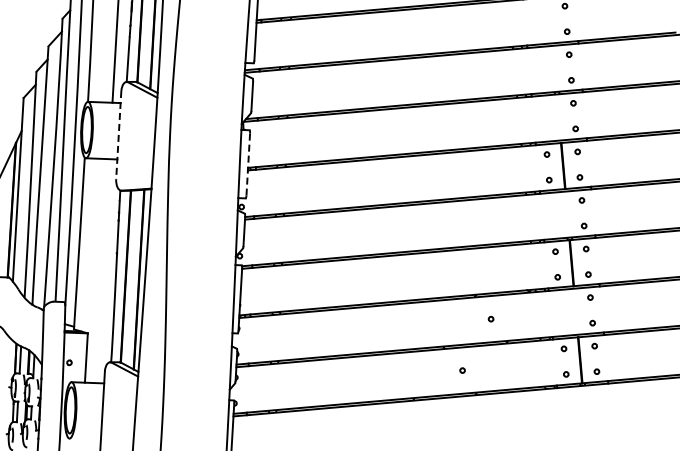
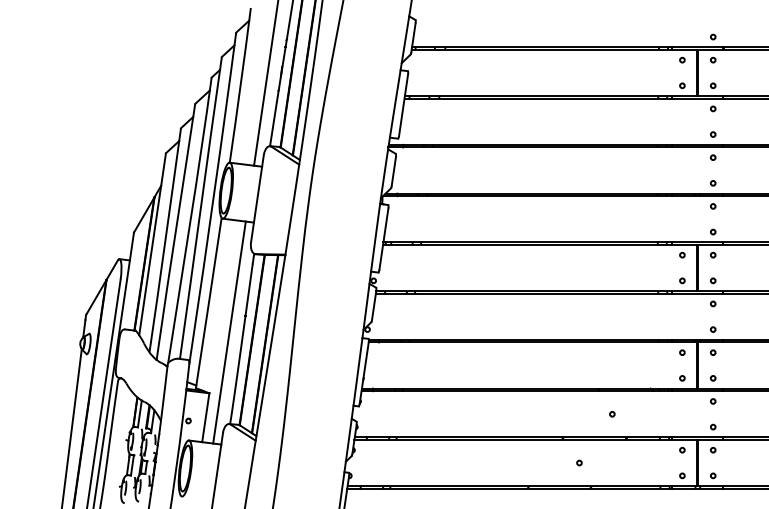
line: (118, 136) -> (257, 199), dashed -> solid
line: (247, 164) -> (383, 239), dashed -> solid
line: (102, 271) -> (229, 332), added

